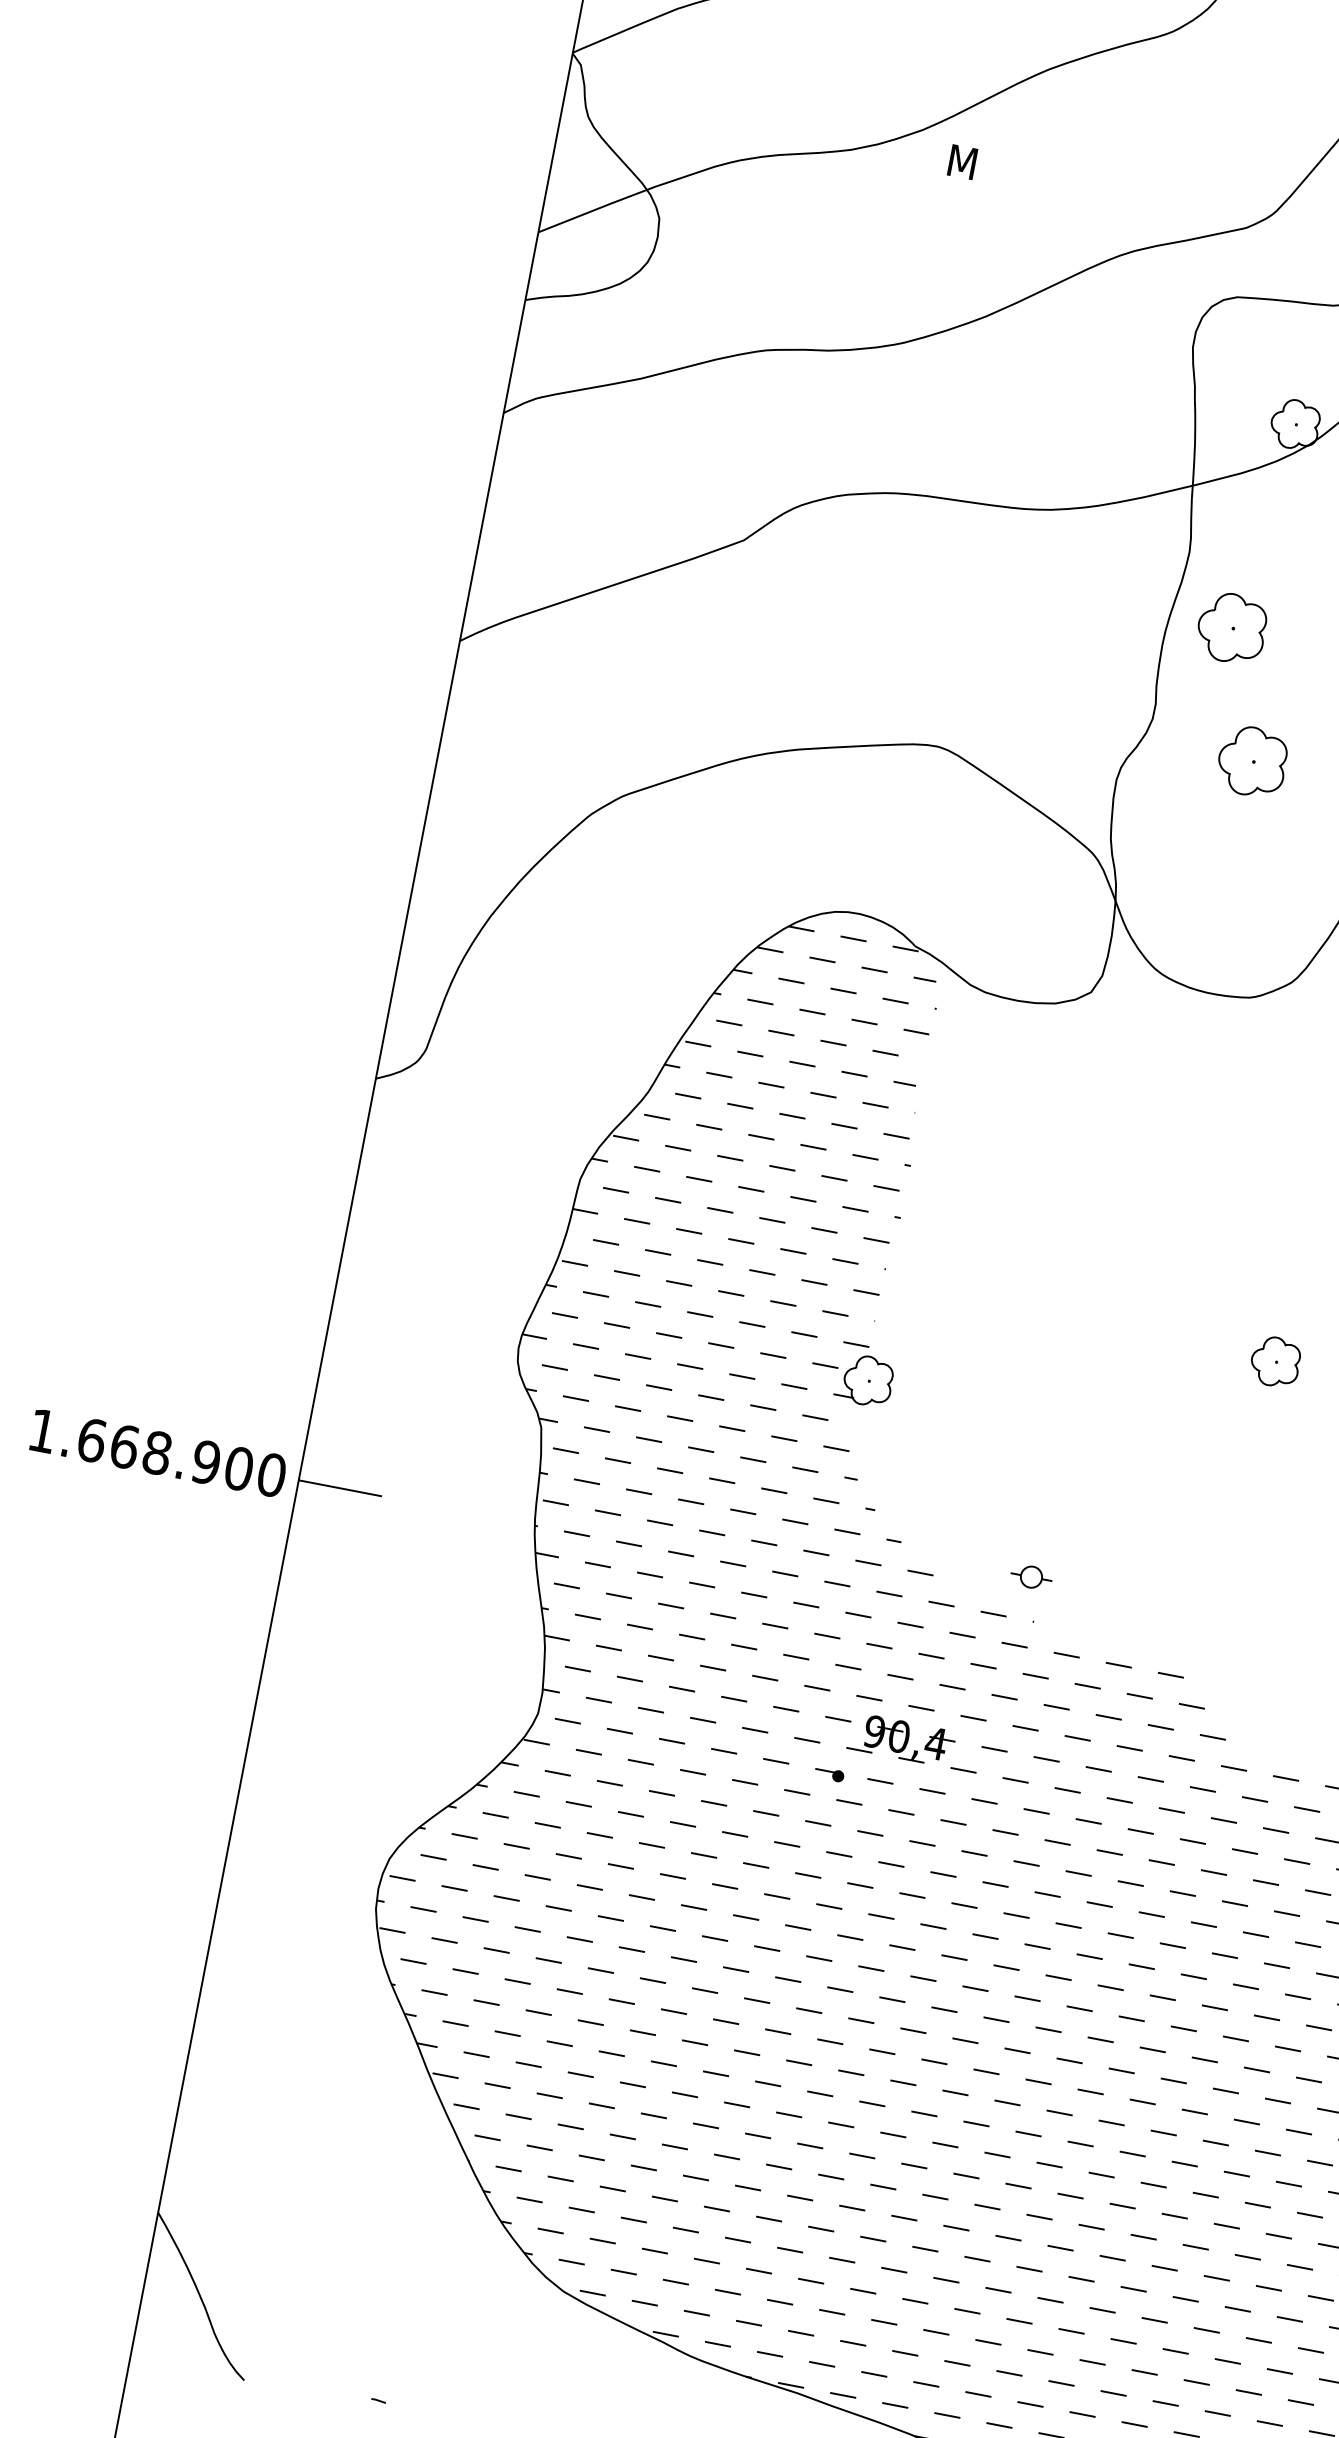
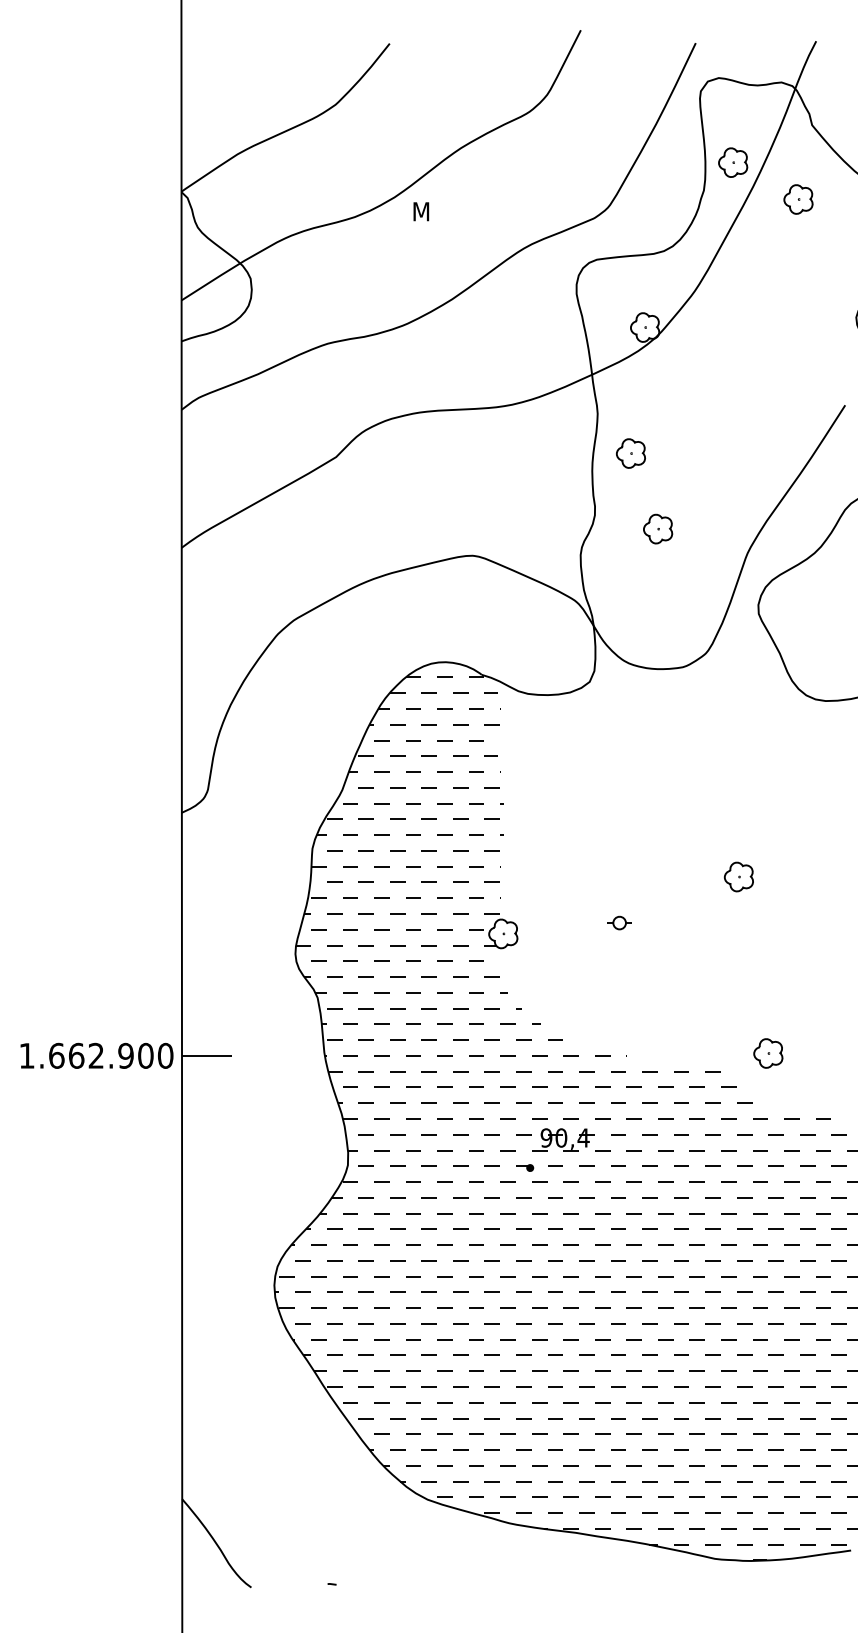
part: (1231, 627) -> (630, 453), size x0.71
part: (1253, 760) -> (658, 528), size x0.71
text: (157, 1452) -> (96, 1055), 1.668.900 -> 1.662.900
part: (1031, 1576) -> (619, 922), moved
part: (1268, 1662) -> (768, 1053), added

